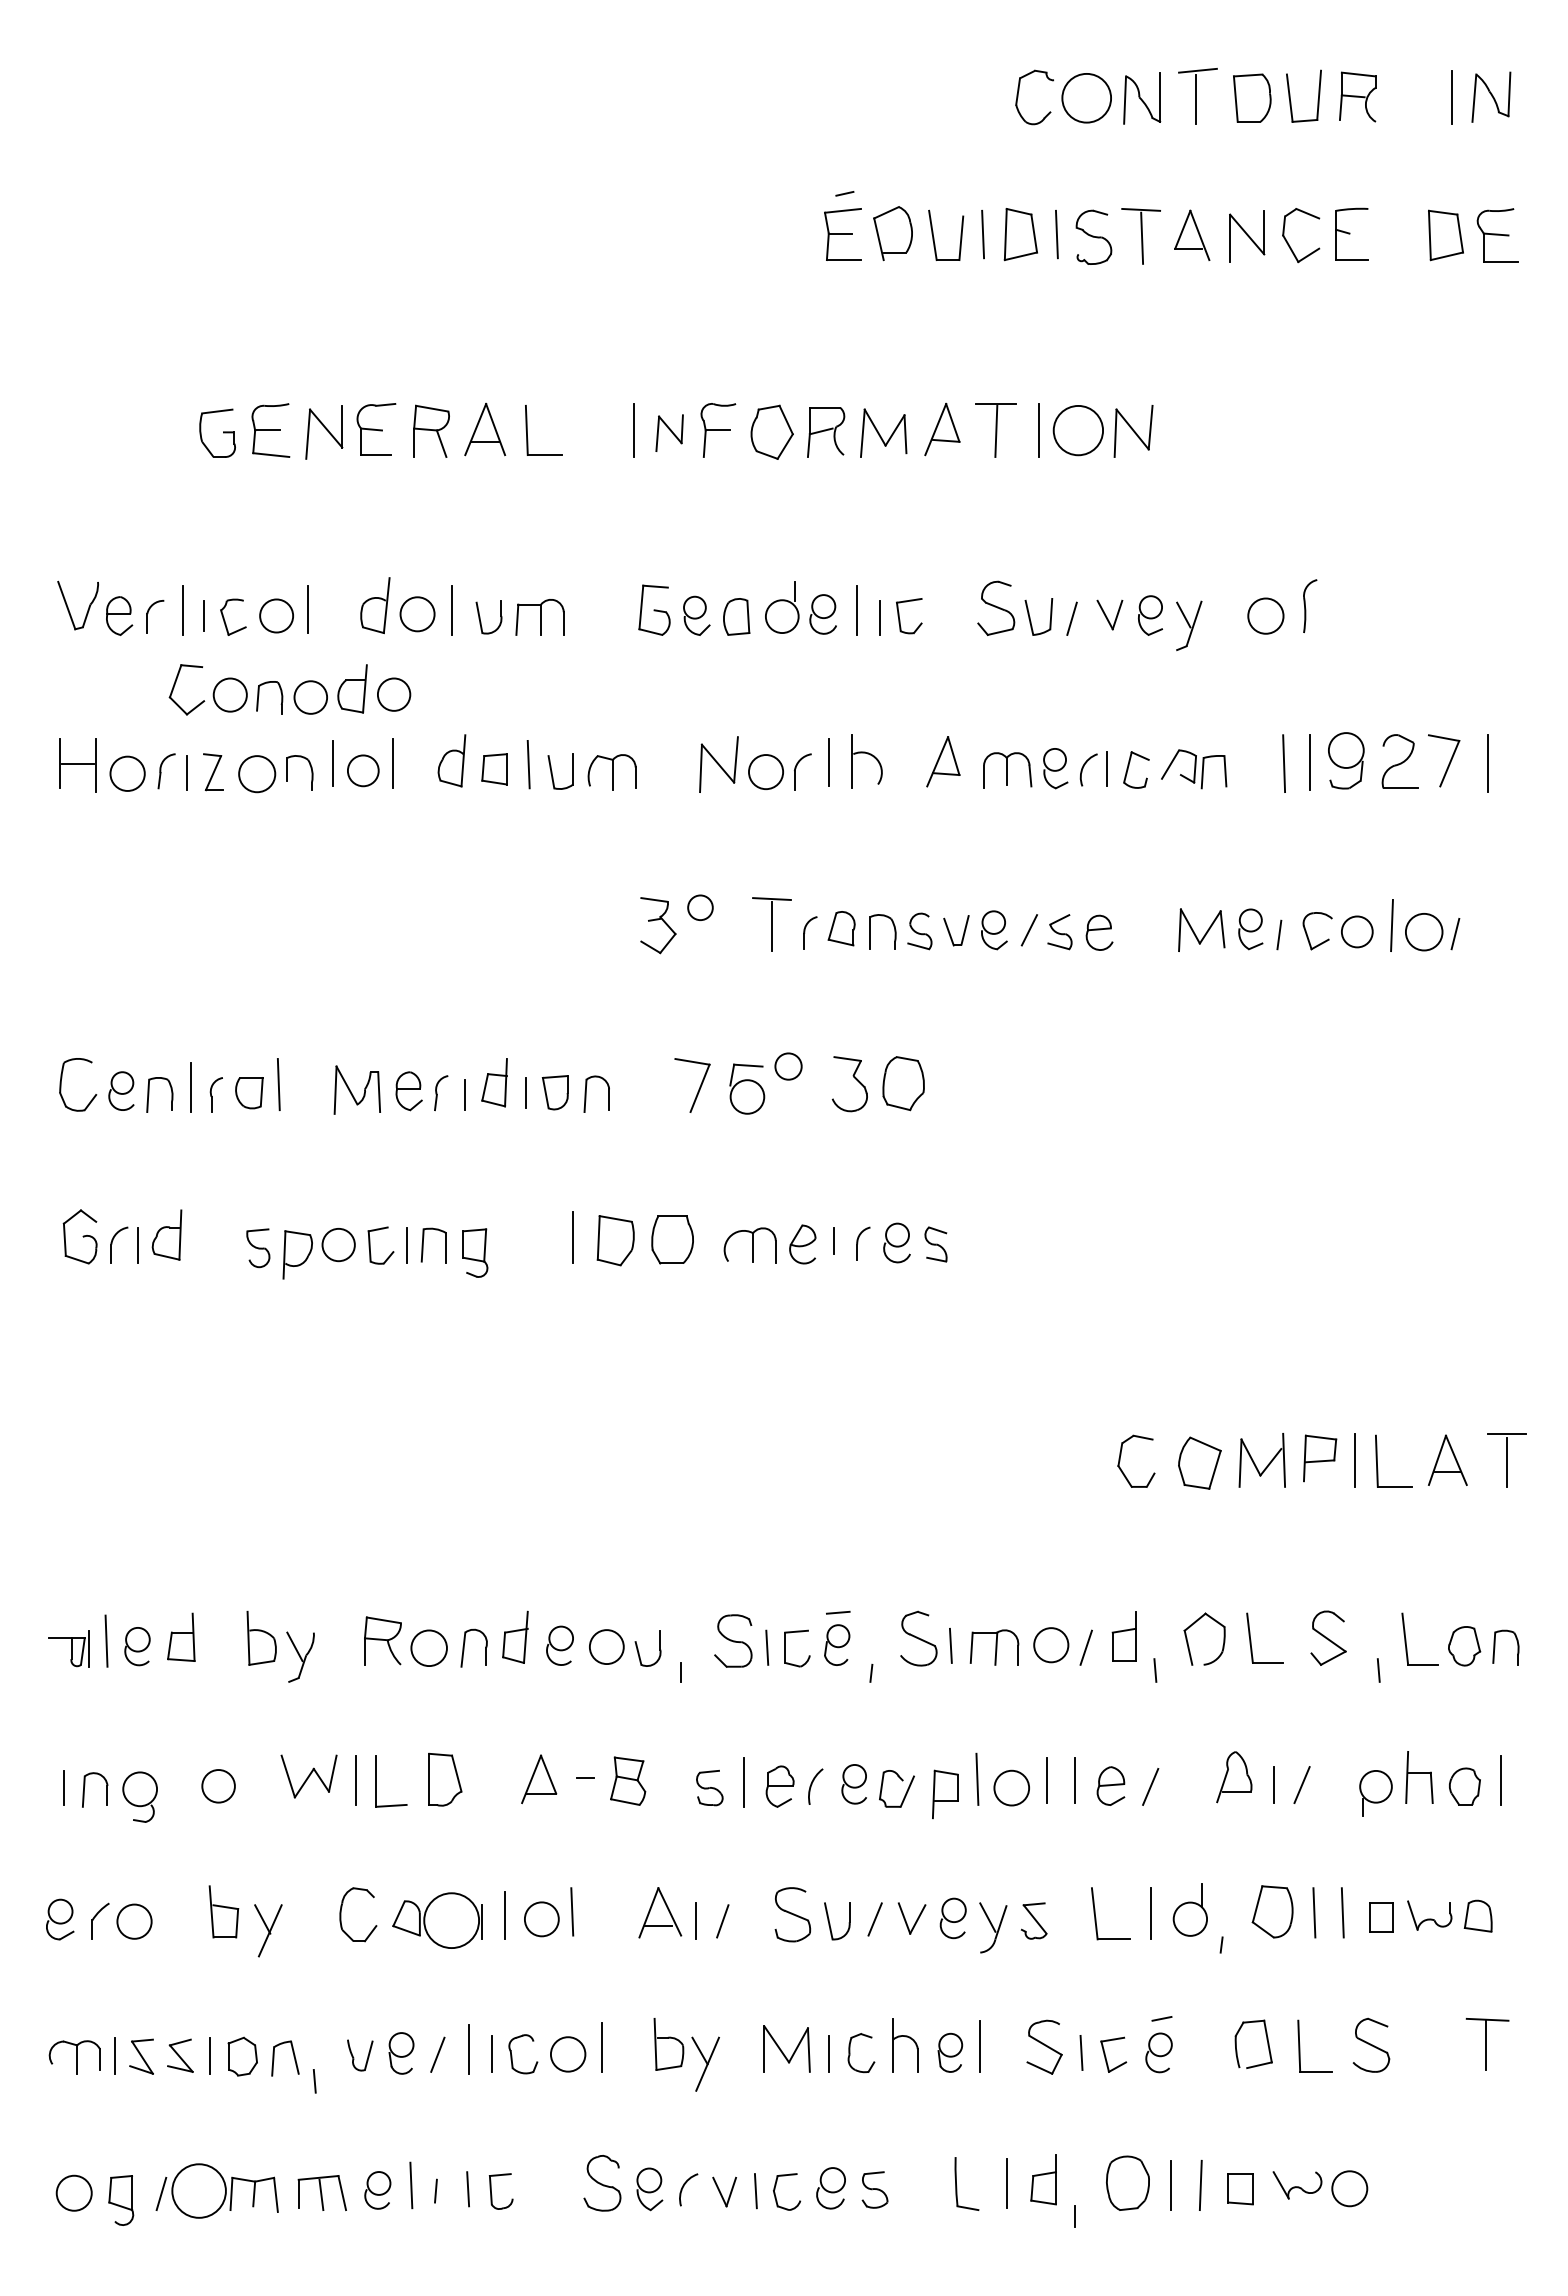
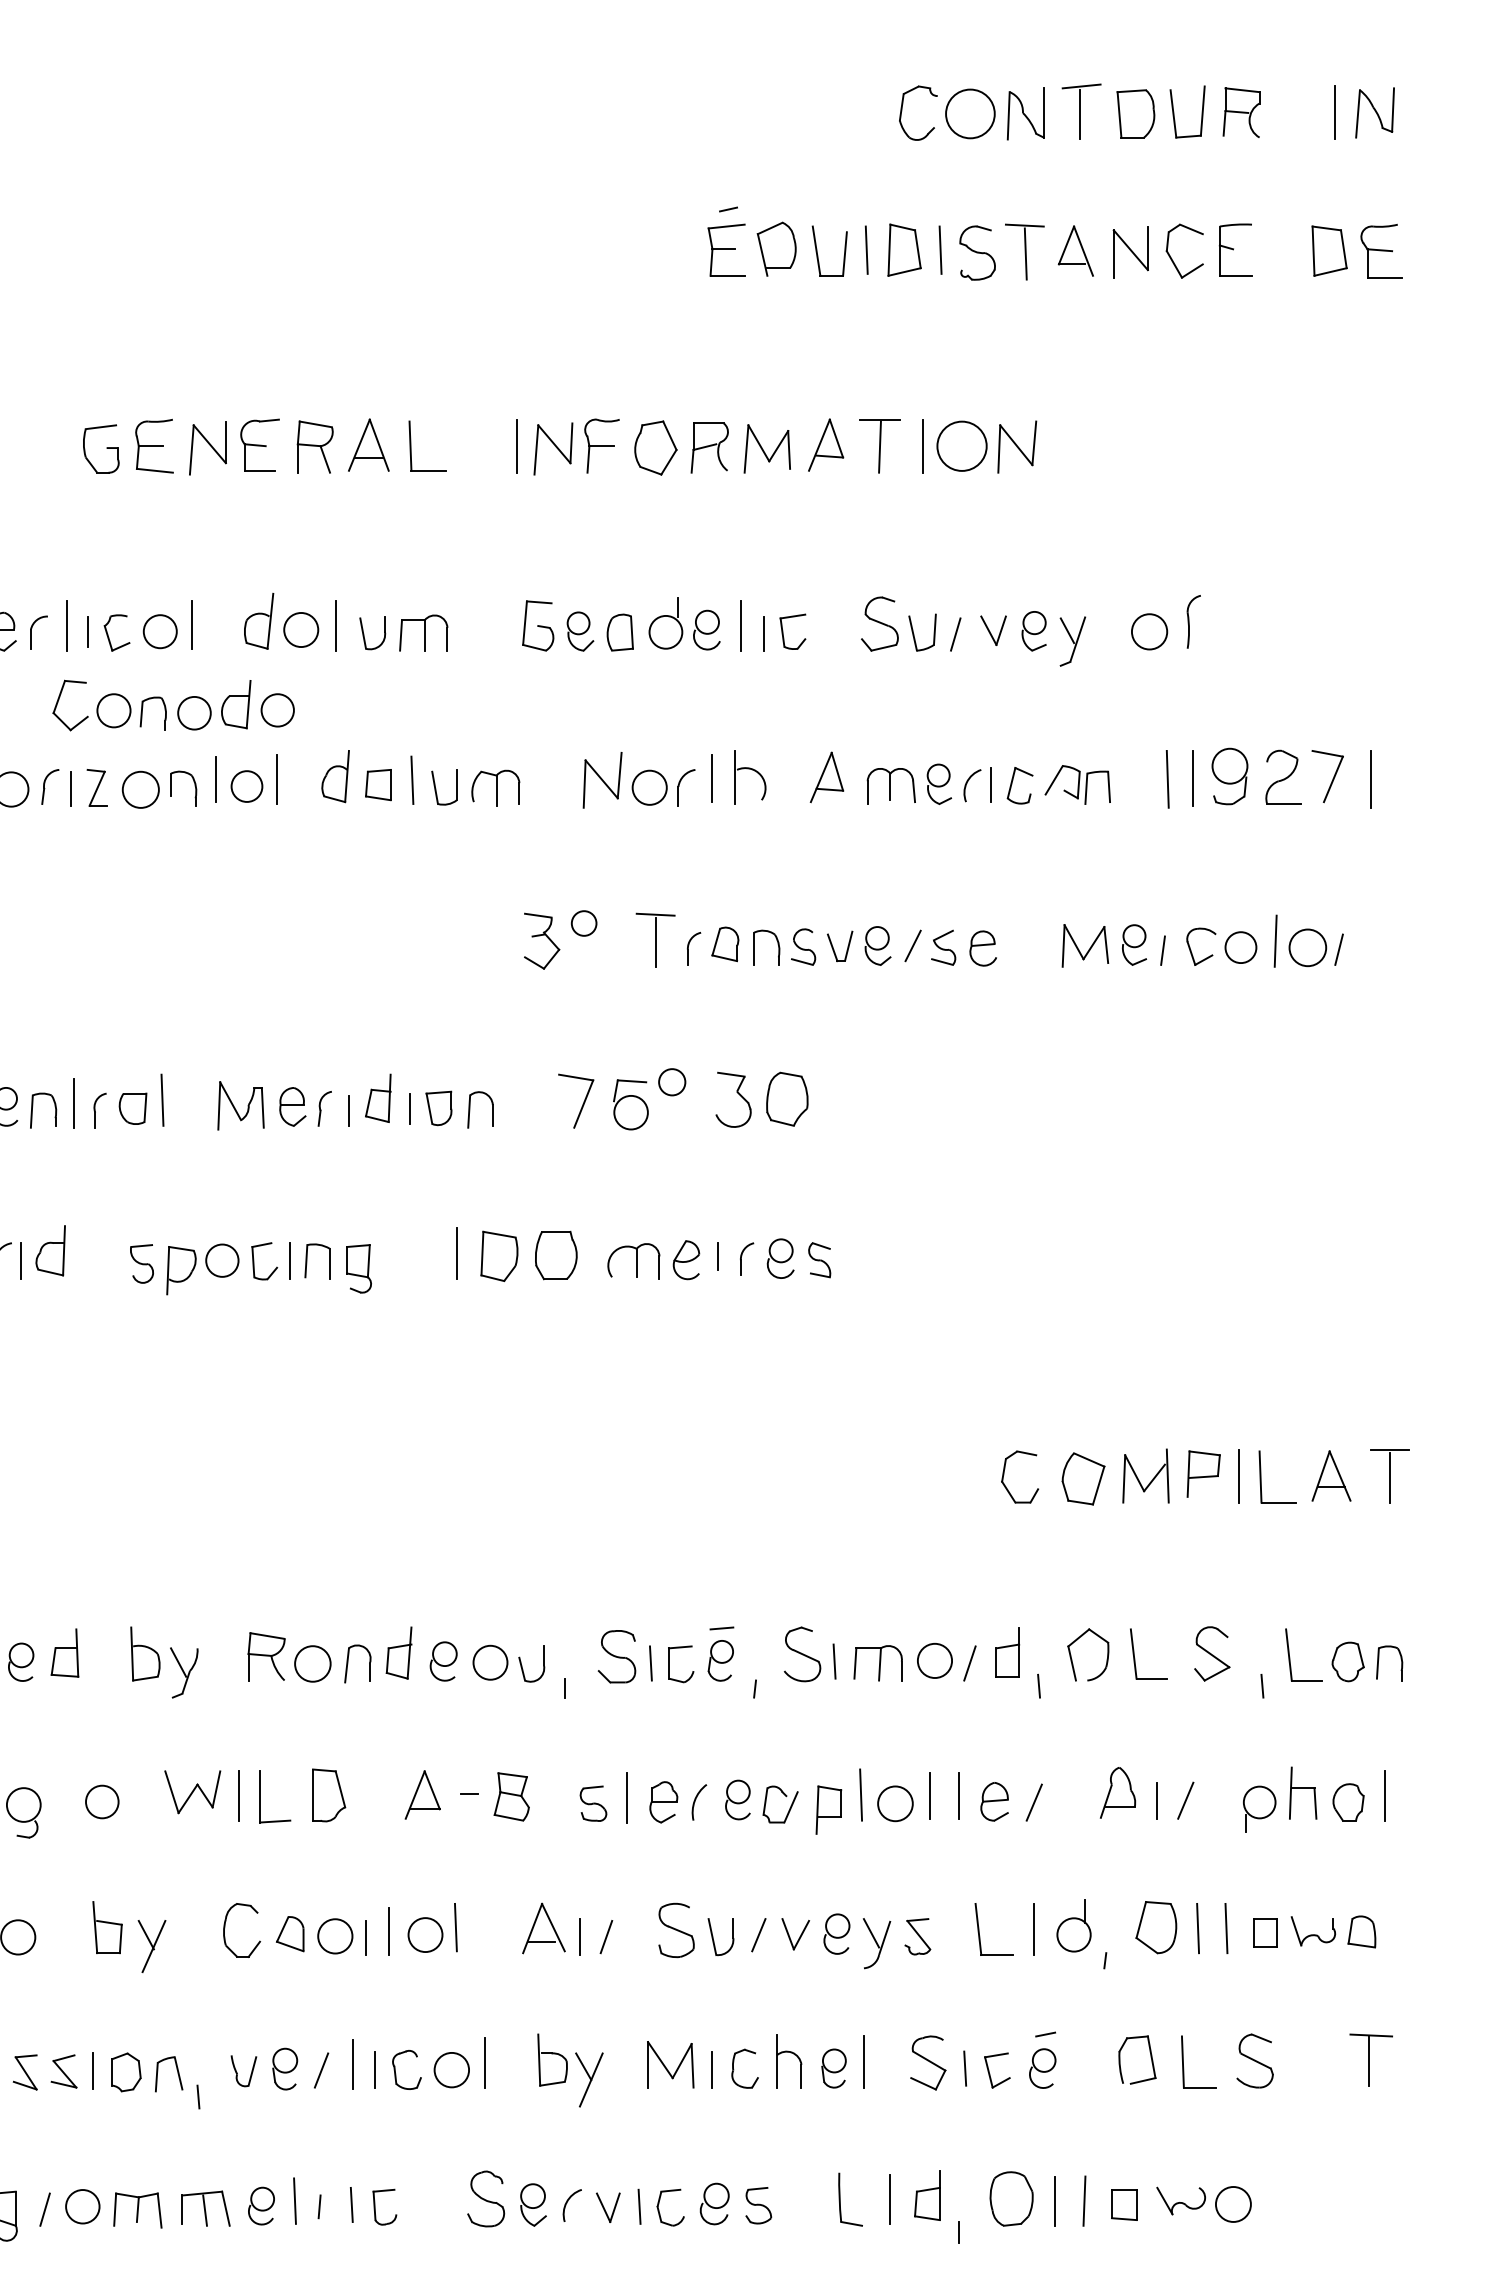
part: (669, 432) -> (553, 448), size x1.43
circle: (451, 1920) -> (335, 1936), size x0.62
circle: (198, 2190) -> (82, 2206), size x0.62

